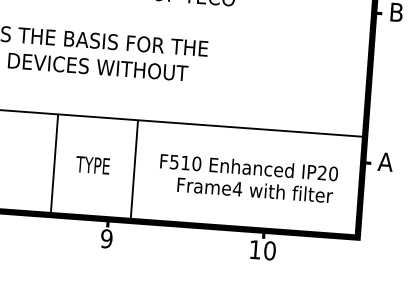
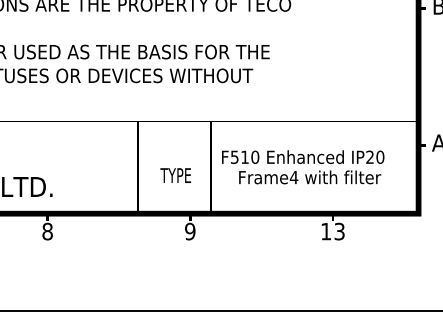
text: (92, 165) -> (175, 175), moved
text: (248, 178) -> (303, 167), moved
text: (269, 250) -> (339, 231), 10 -> 13

